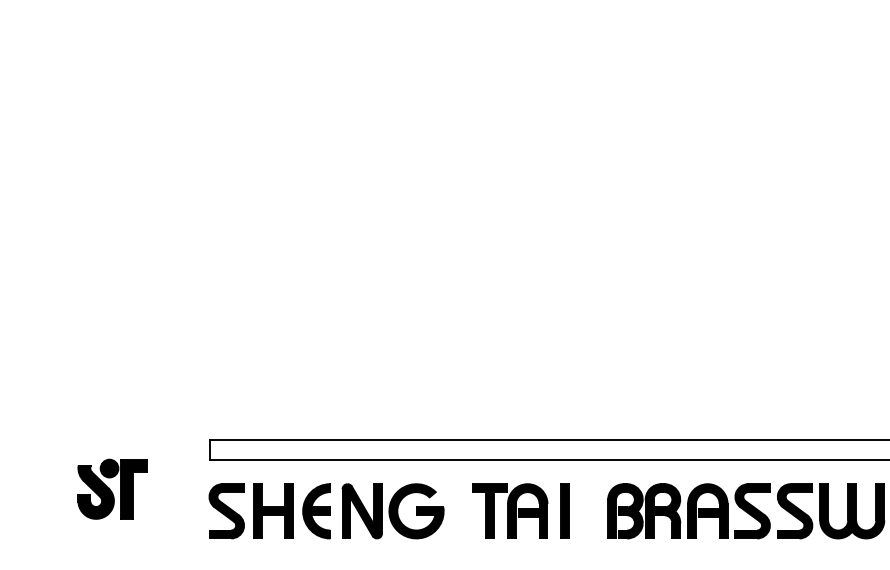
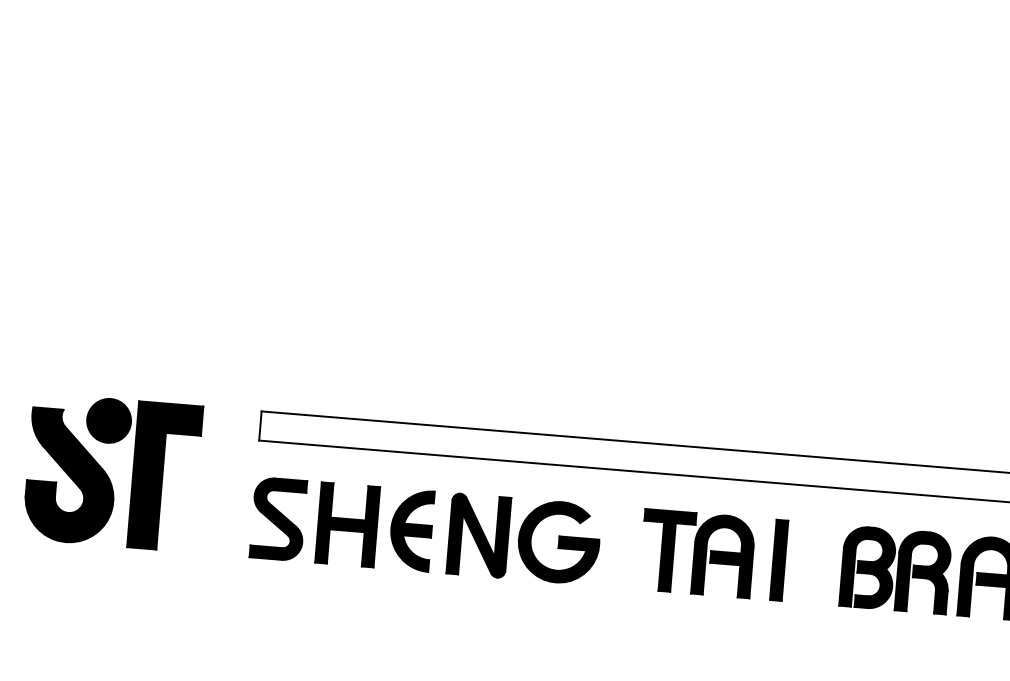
part: (112, 489) -> (112, 473), size x1.67

